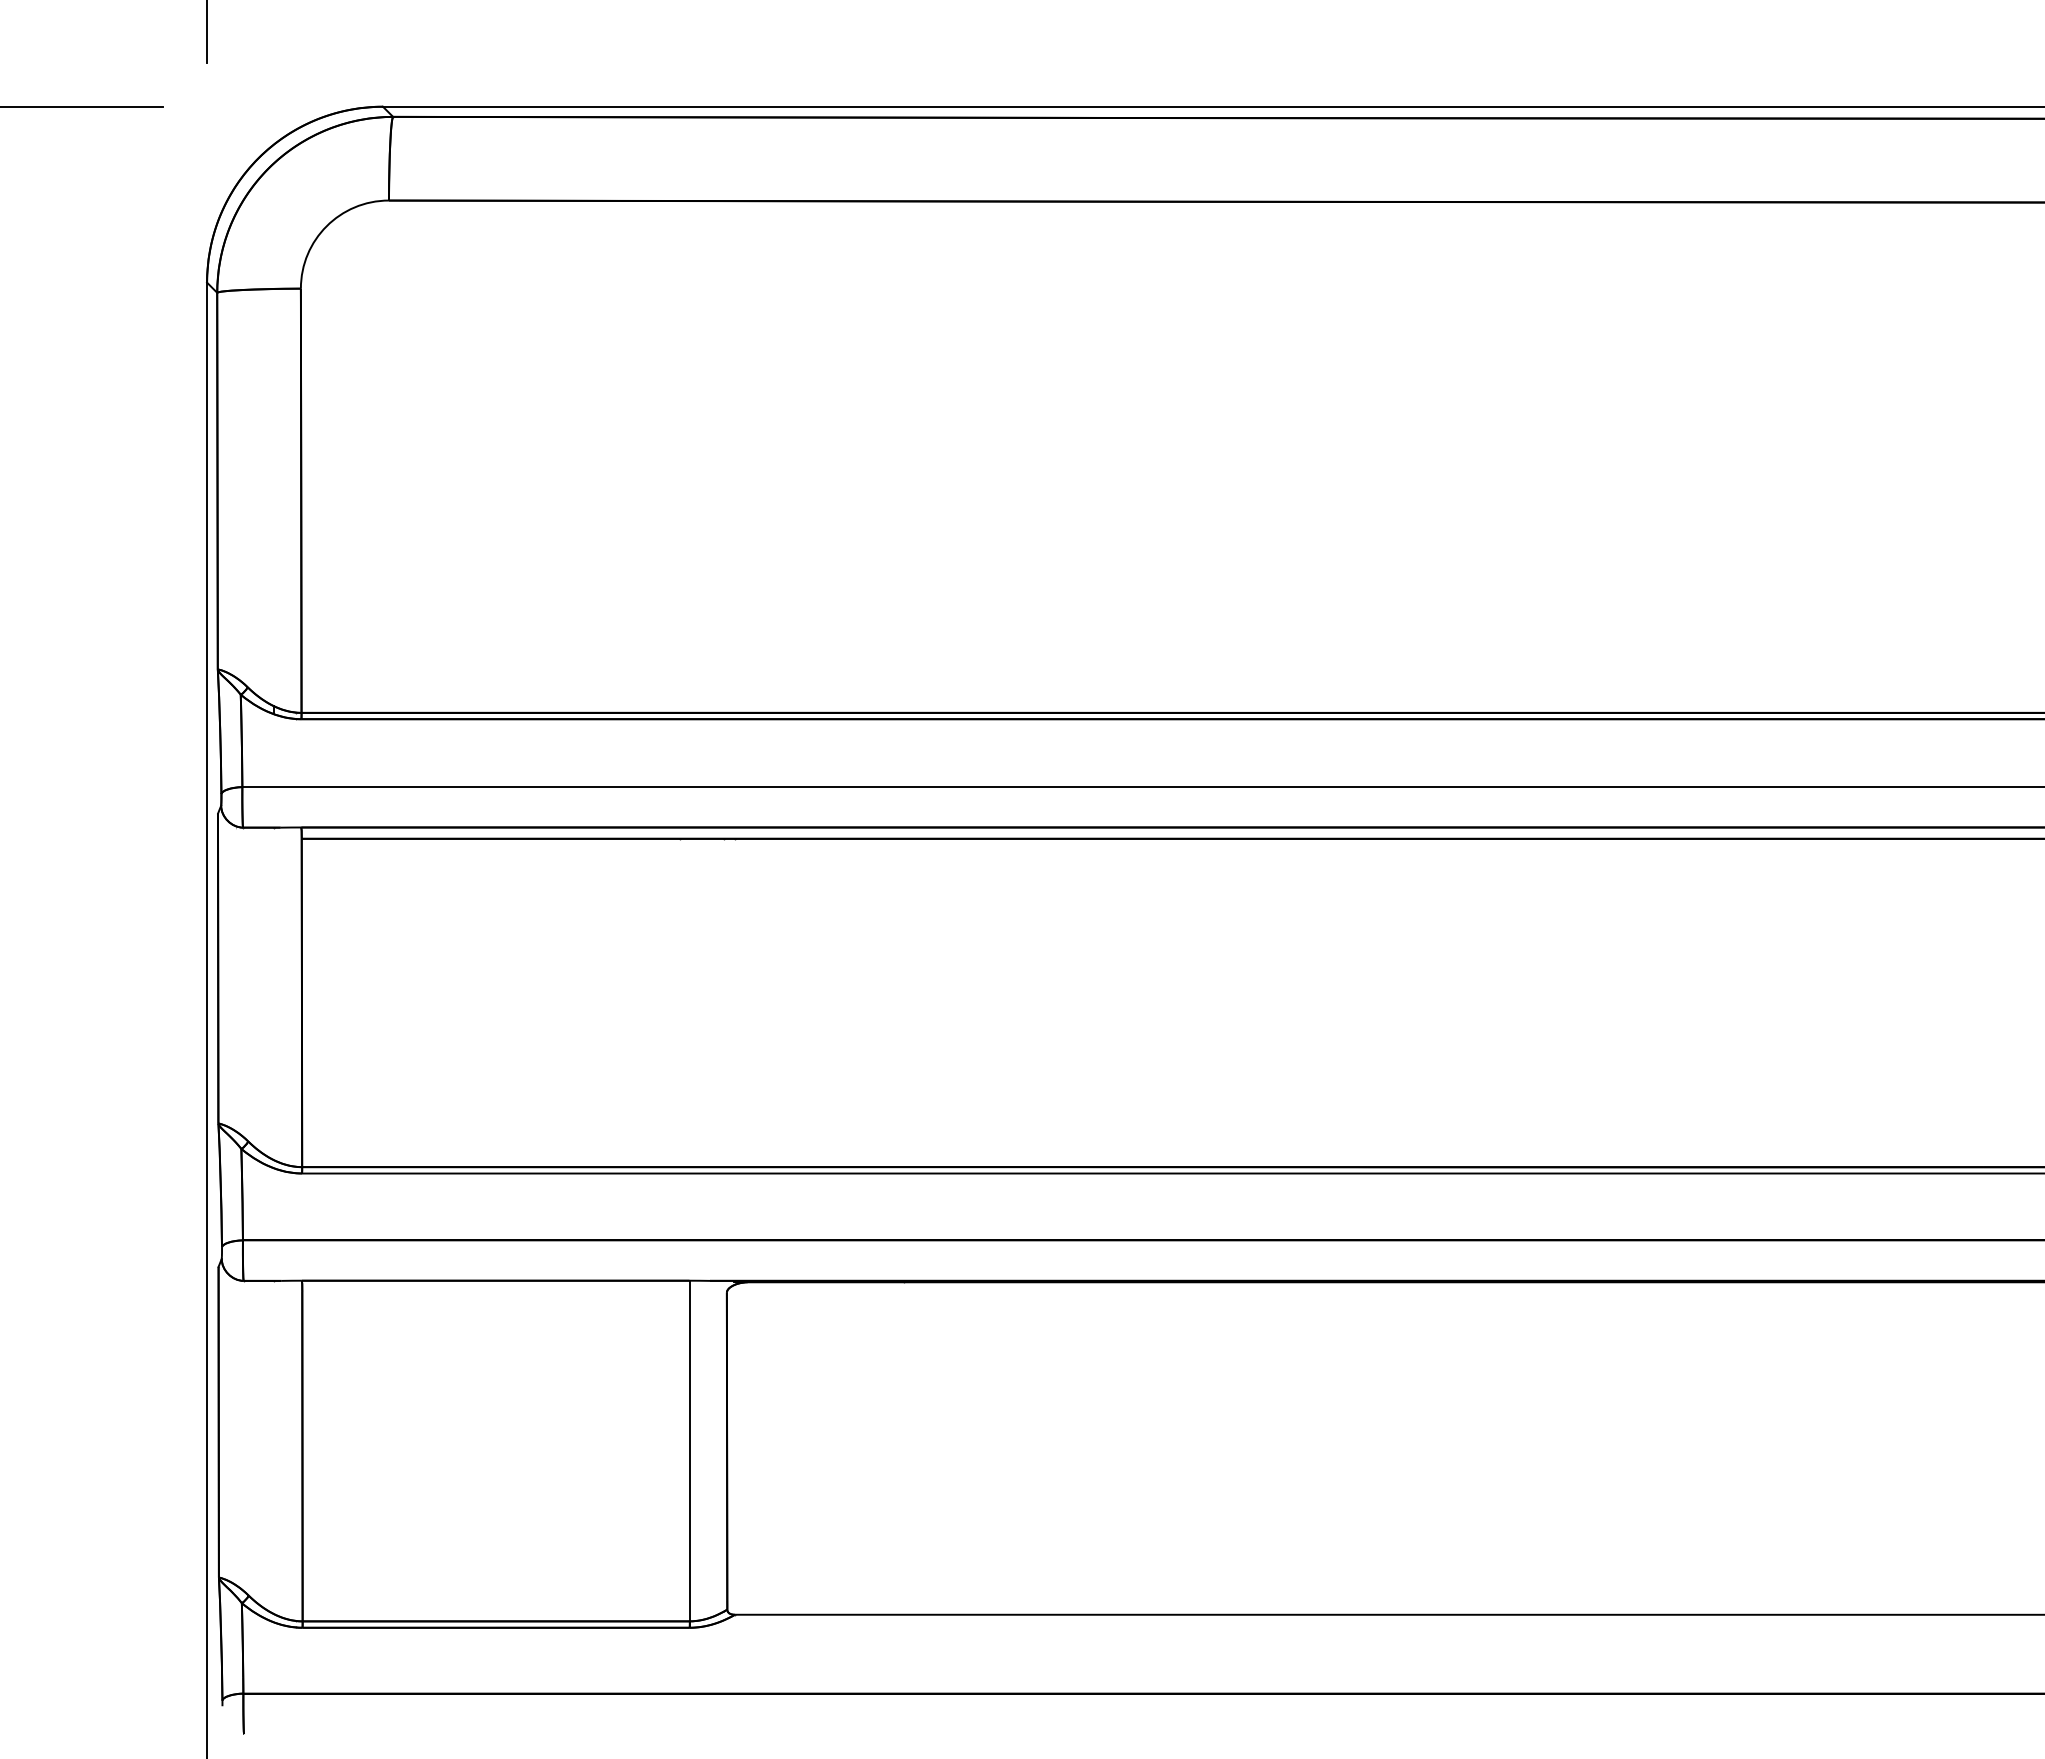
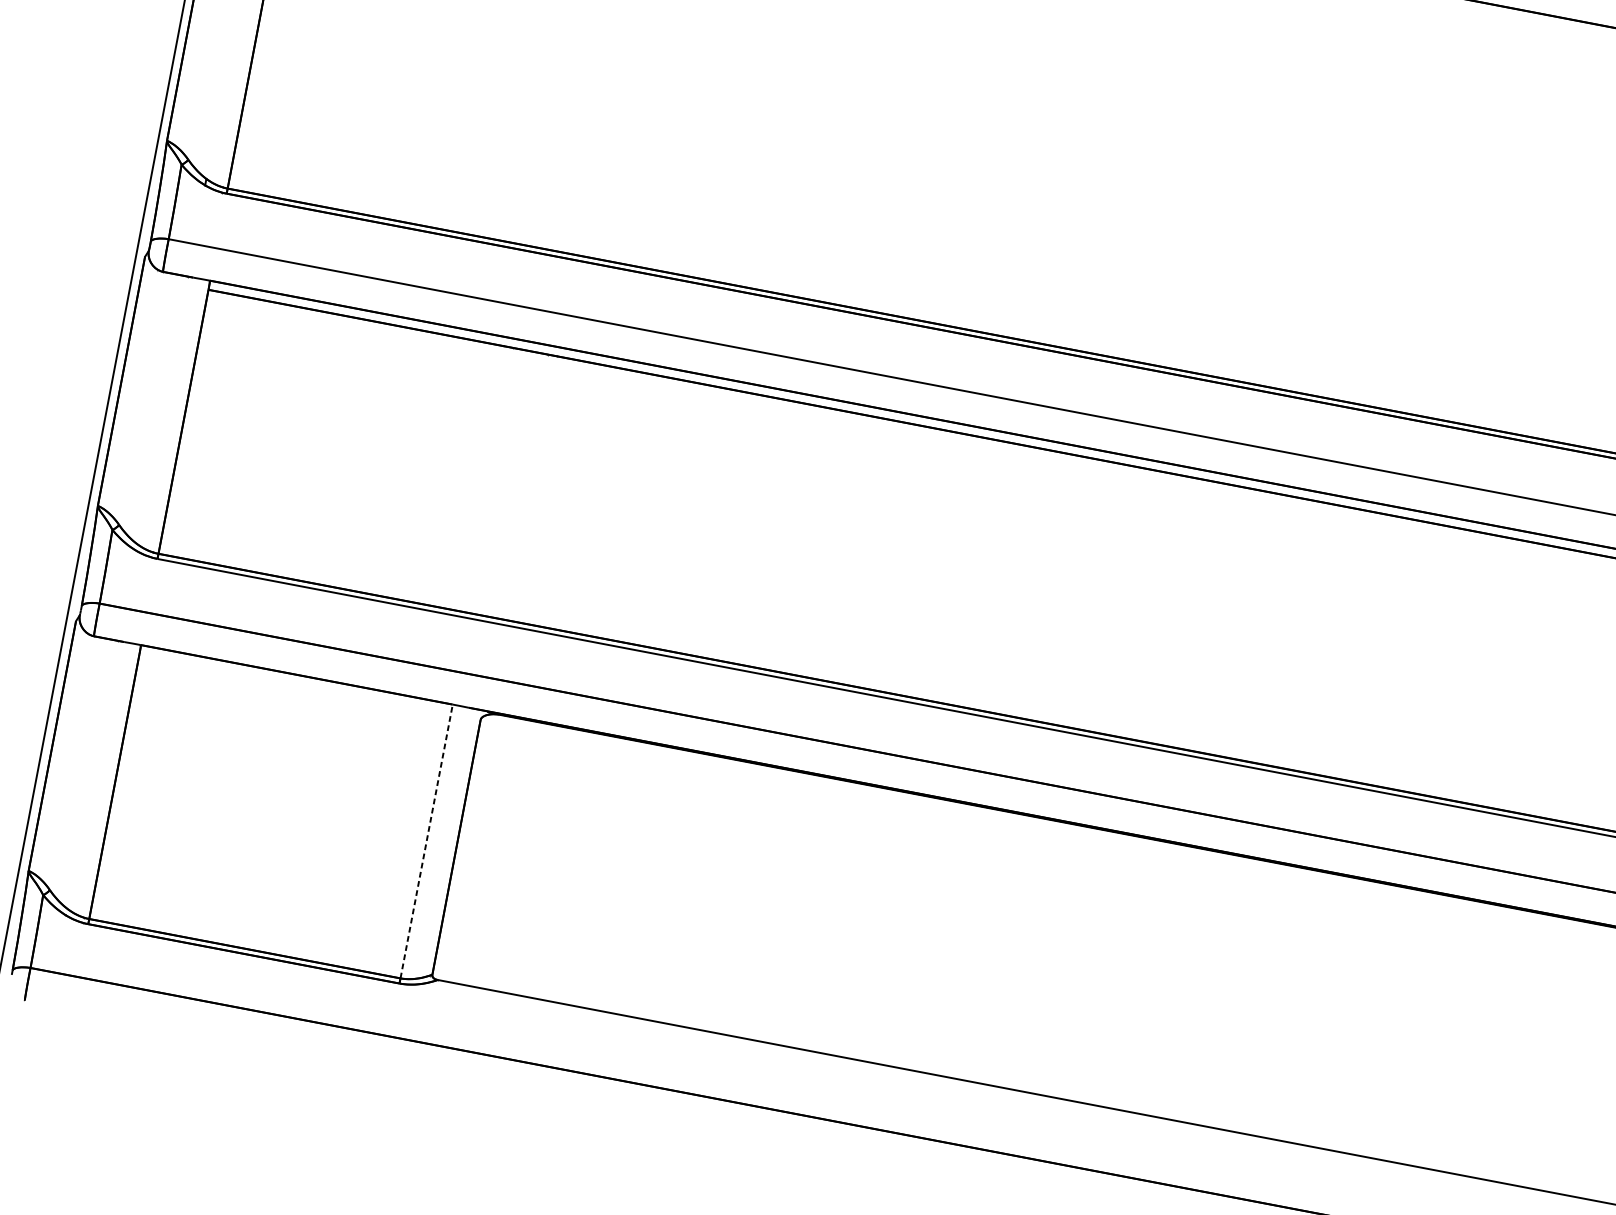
line: (689, 1450) -> (426, 840), solid -> dashed

